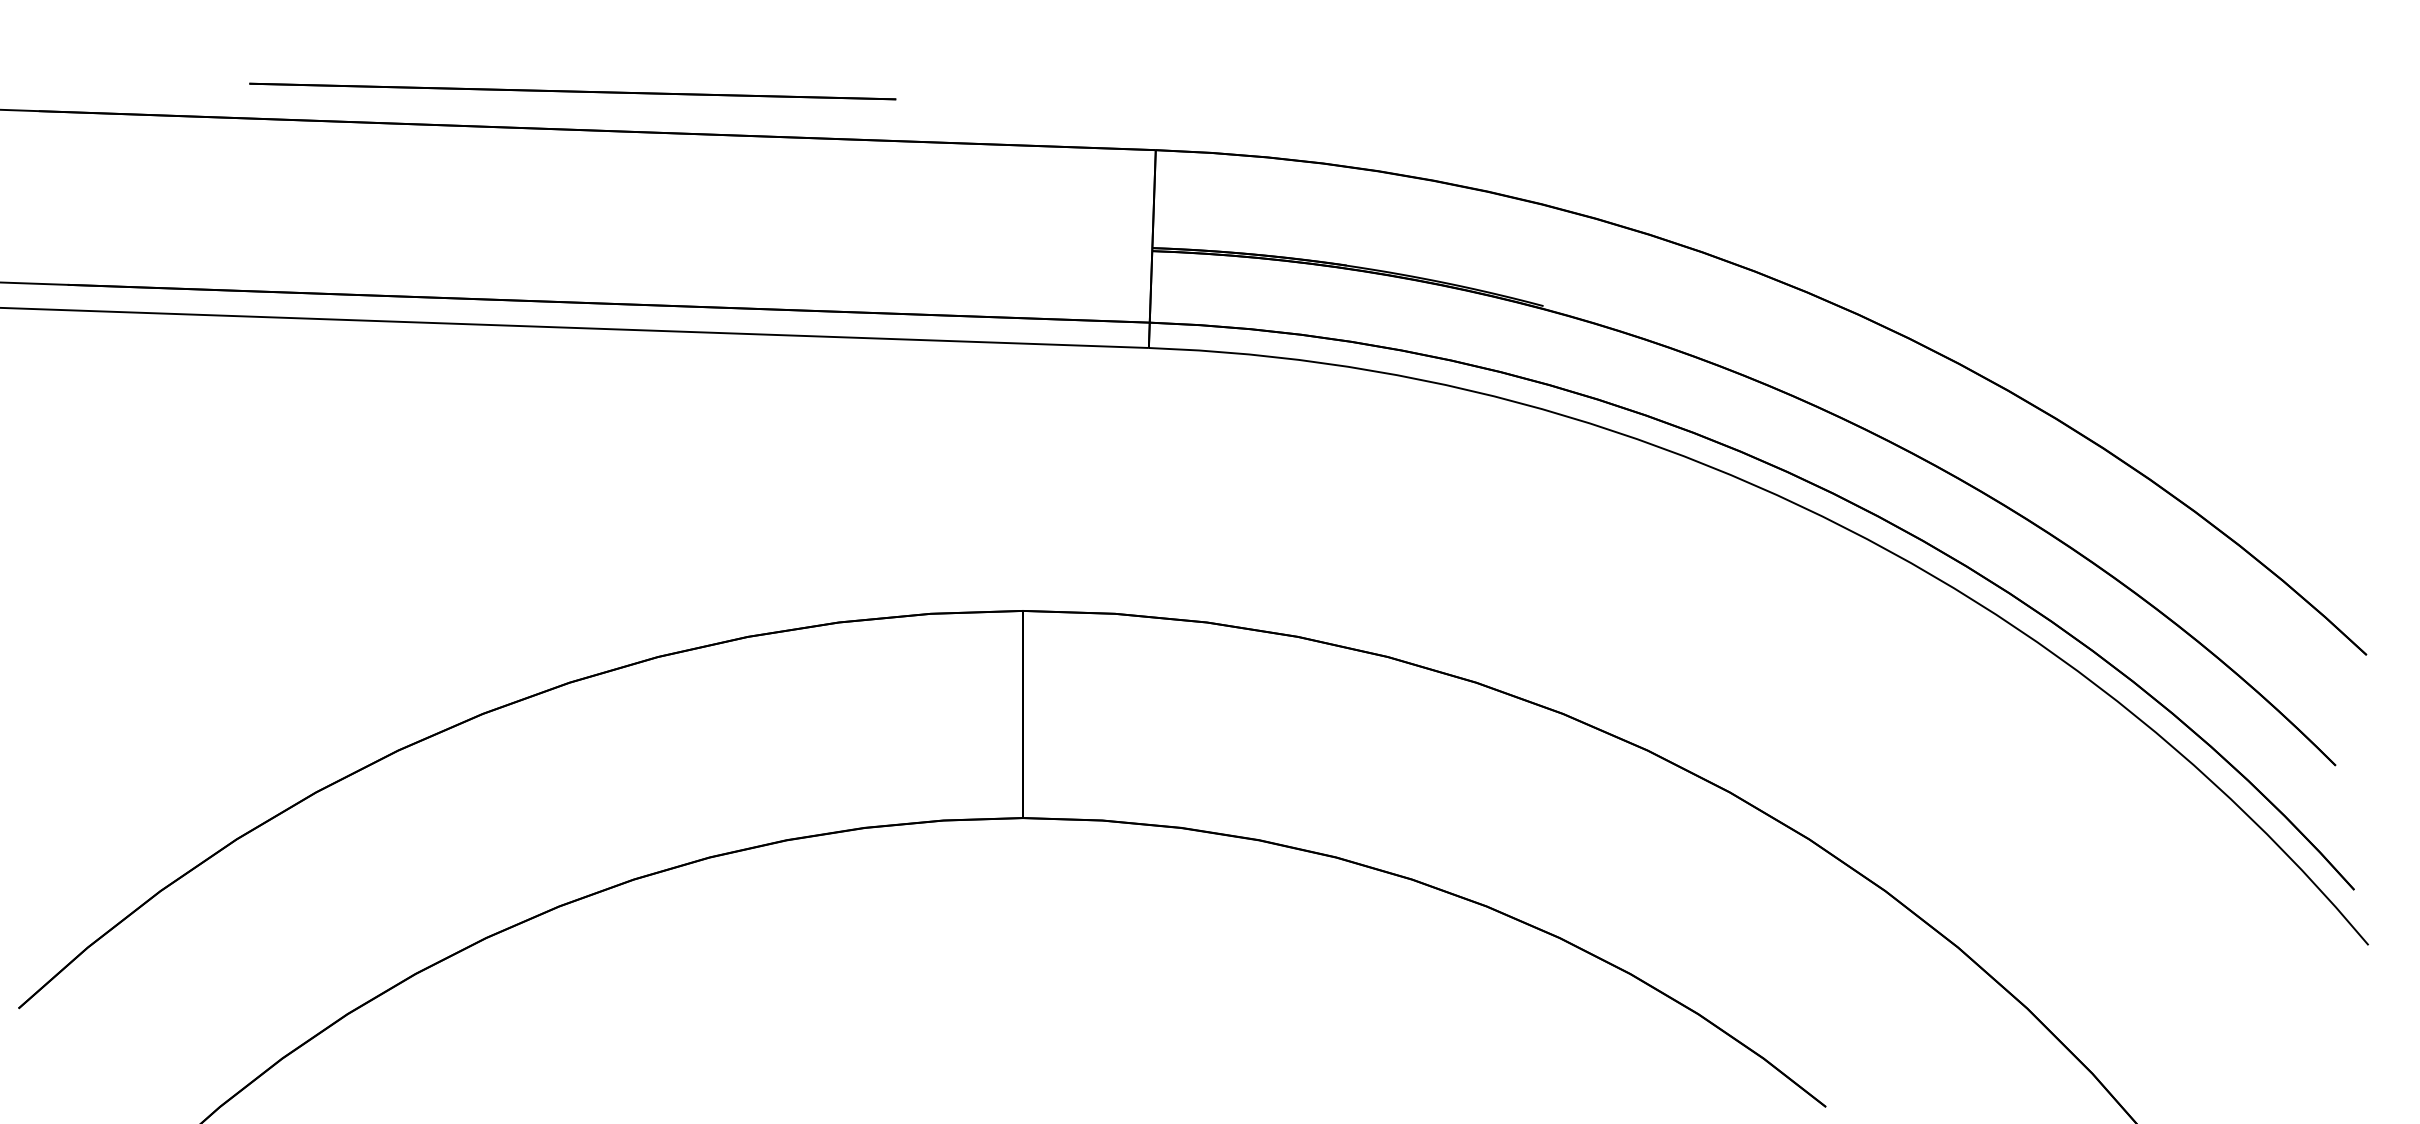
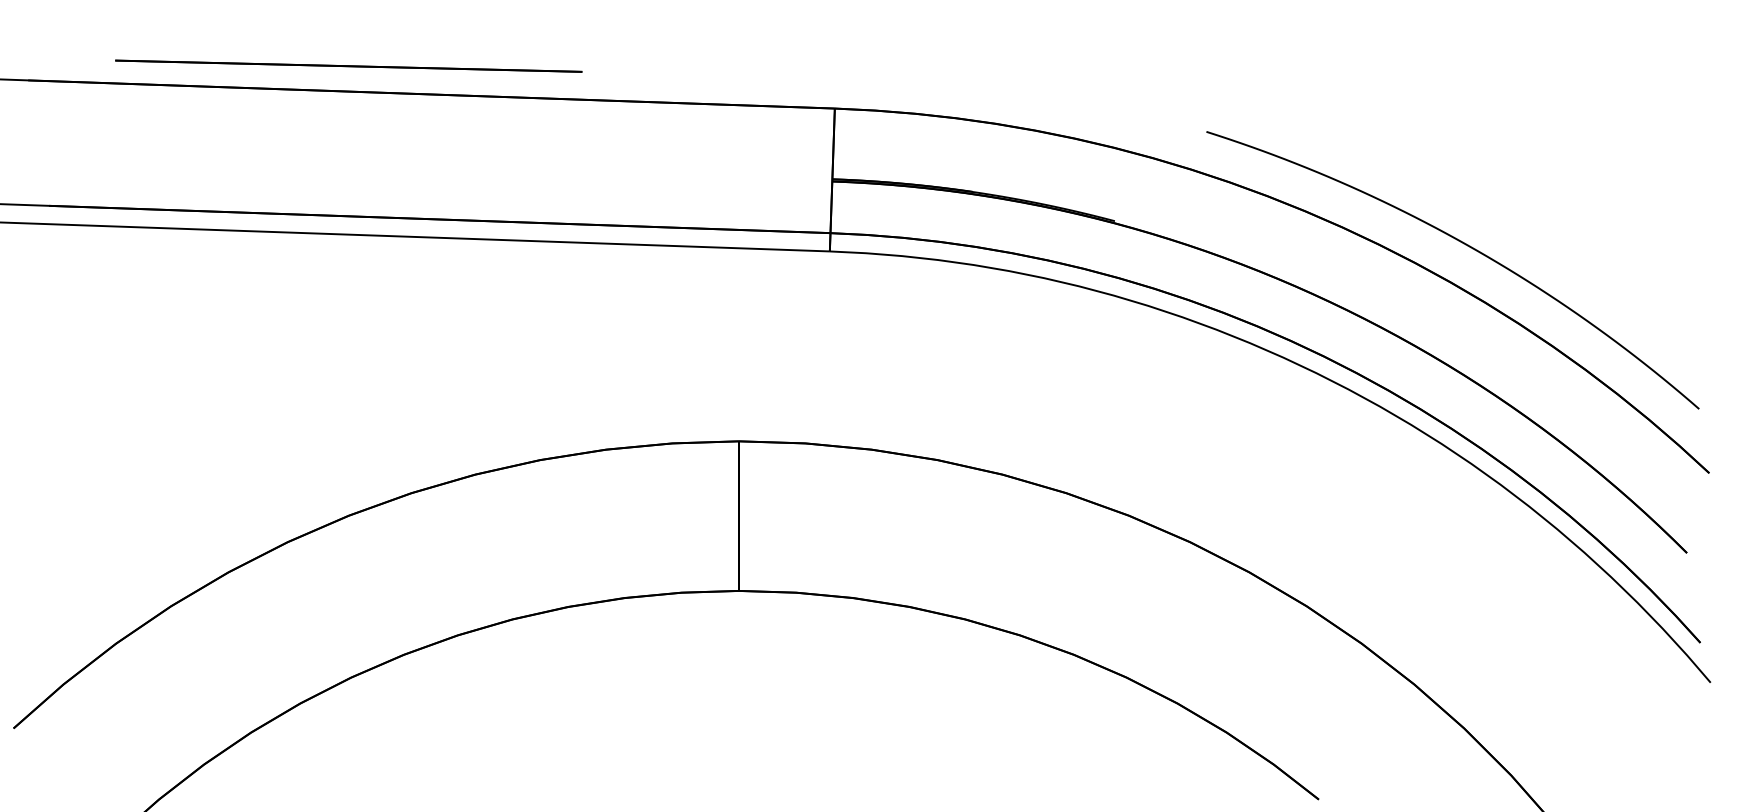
line: (572, 91) -> (348, 66), moved
curve: (2029, 339) -> (1465, 245), added

